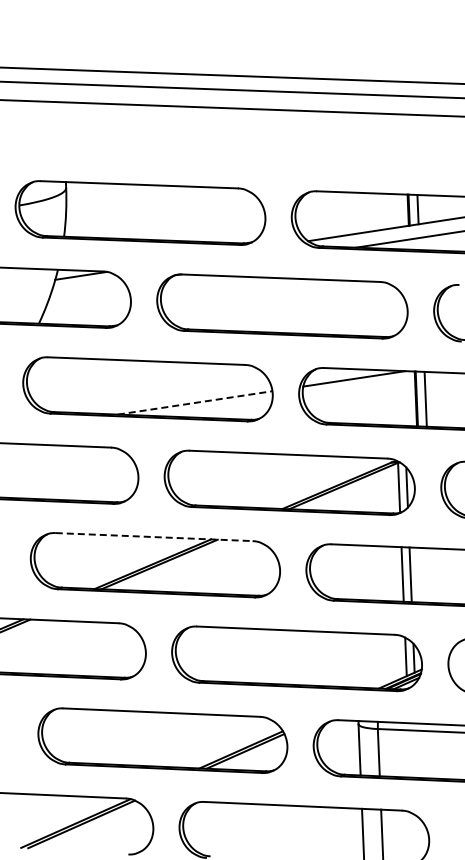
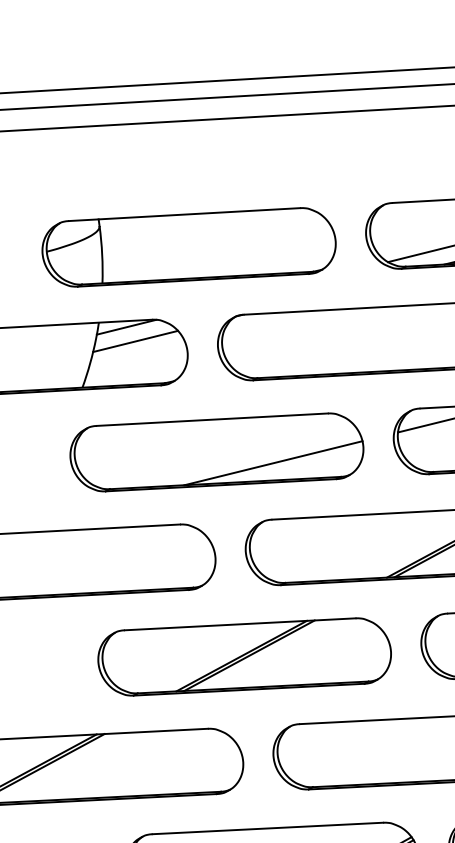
line: (87, 288) -> (135, 341), added
line: (195, 402) -> (273, 462), dashed -> solid
line: (154, 537) -> (240, 624), dashed -> solid

